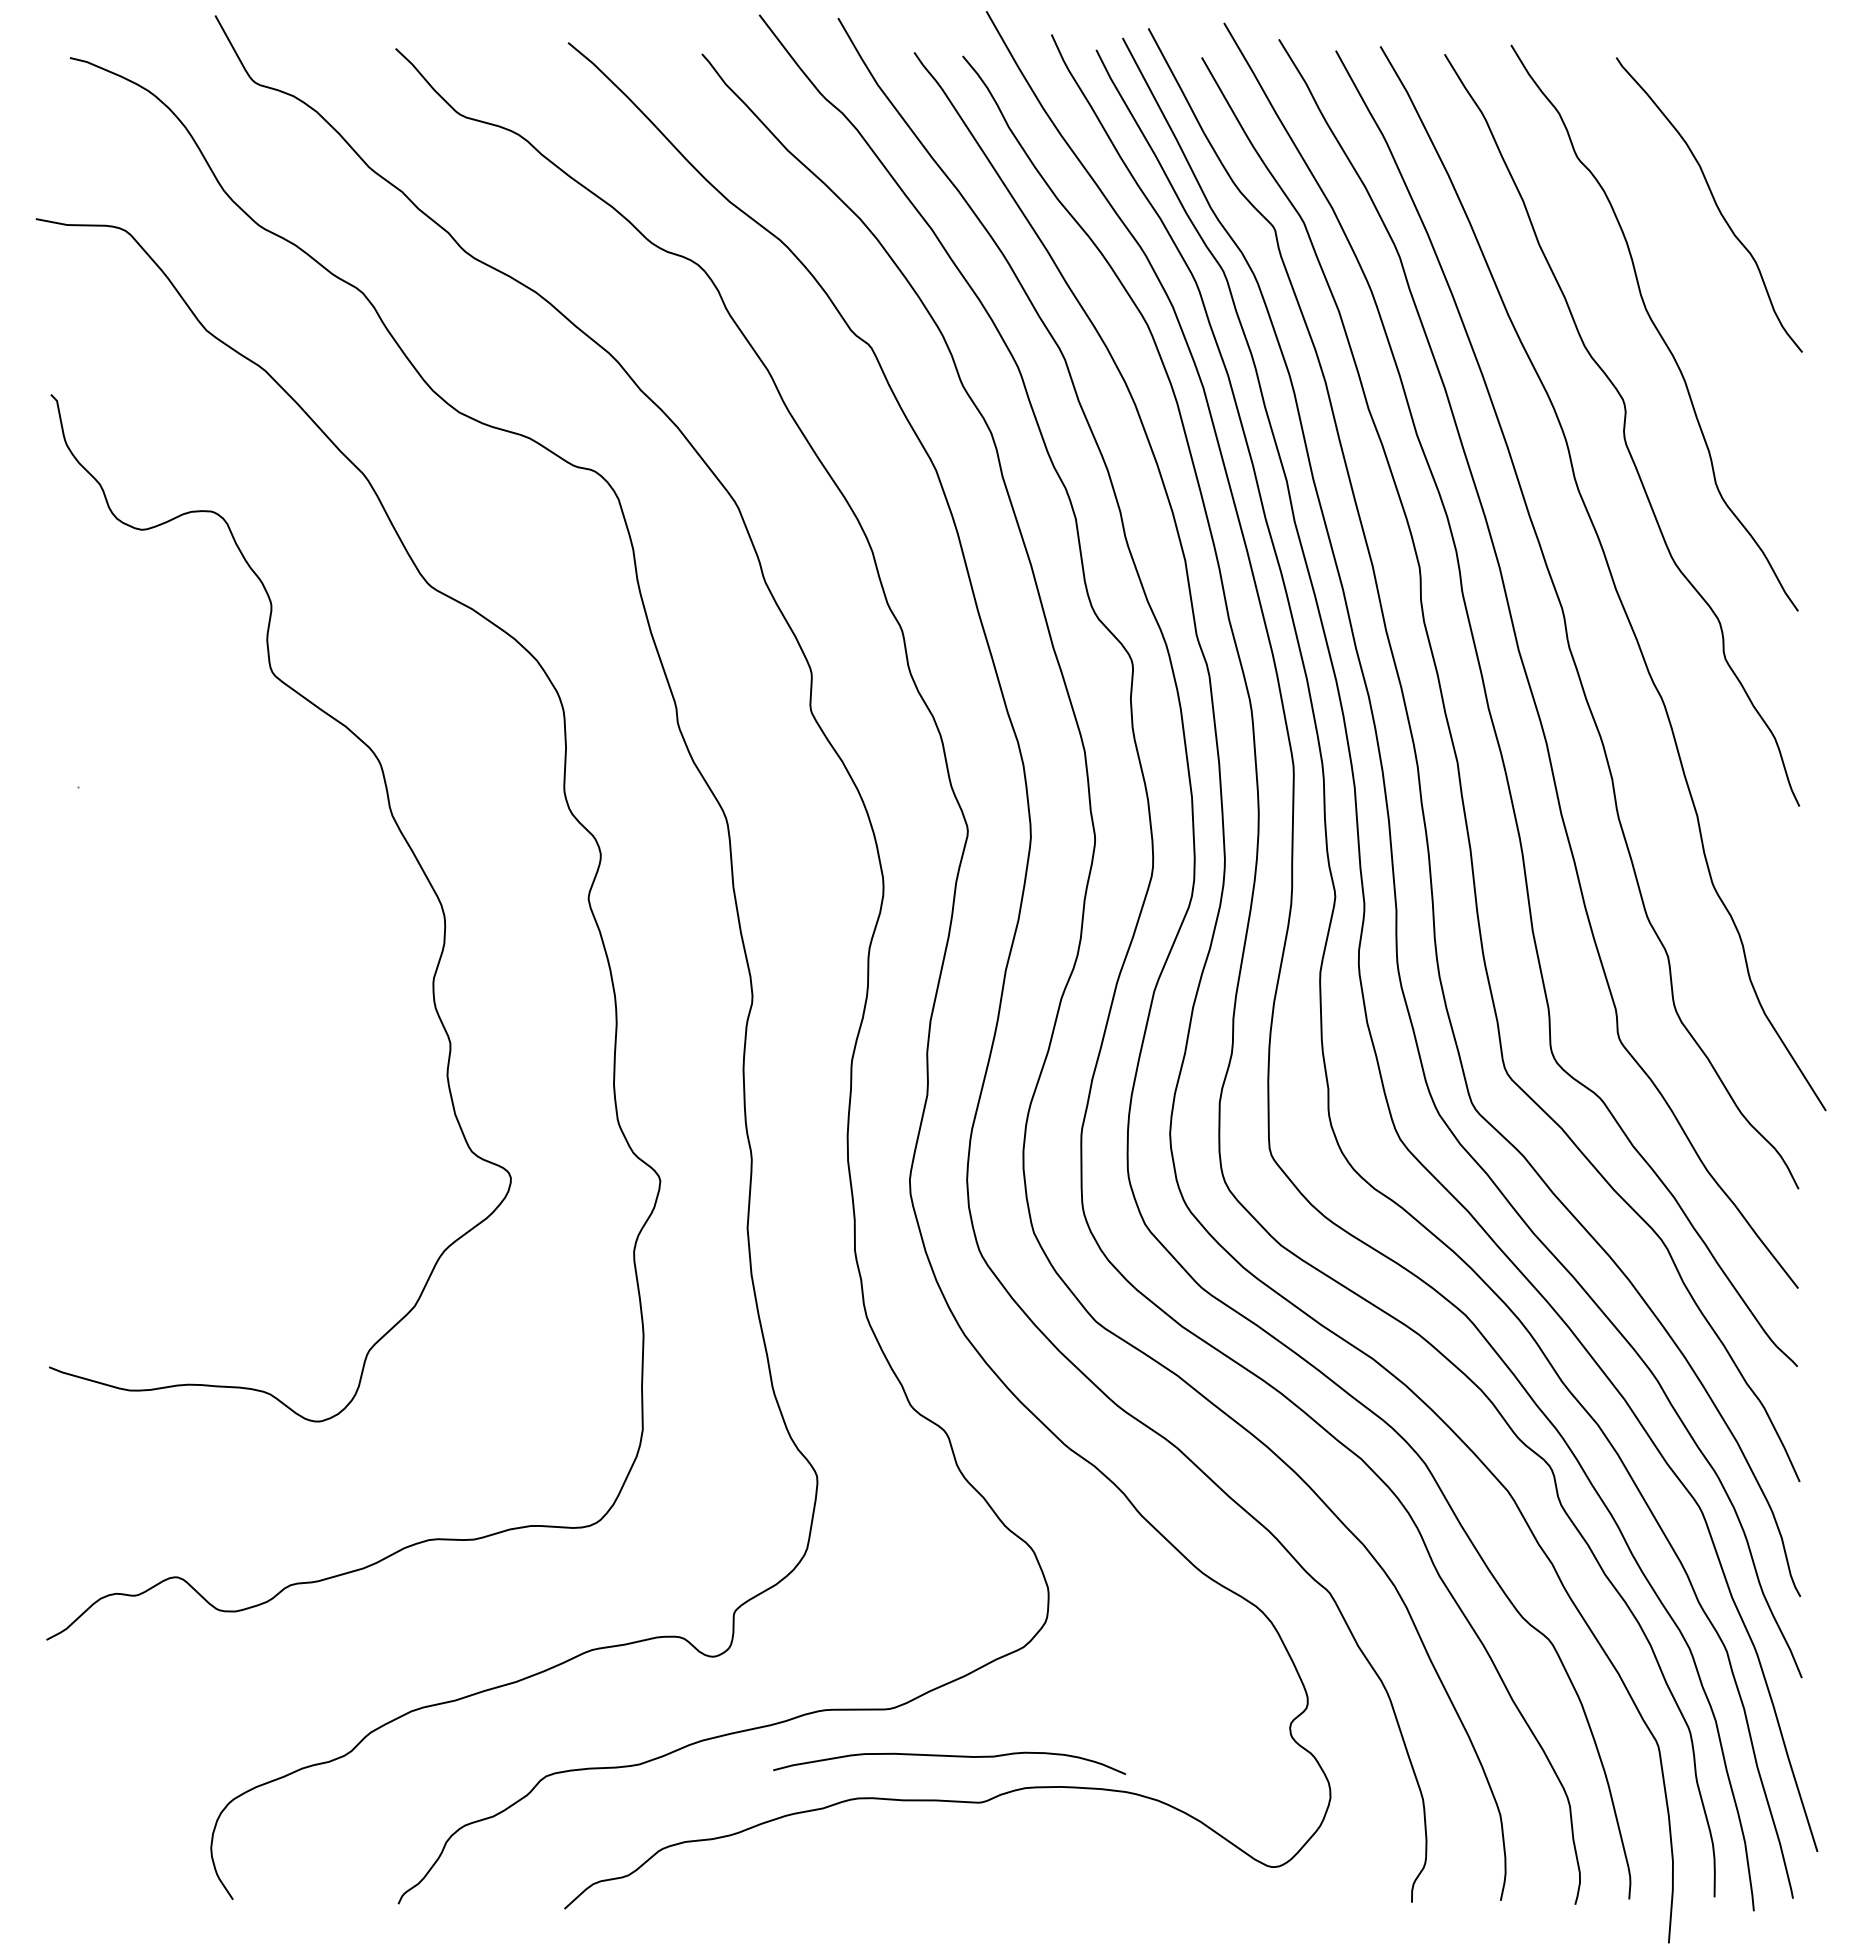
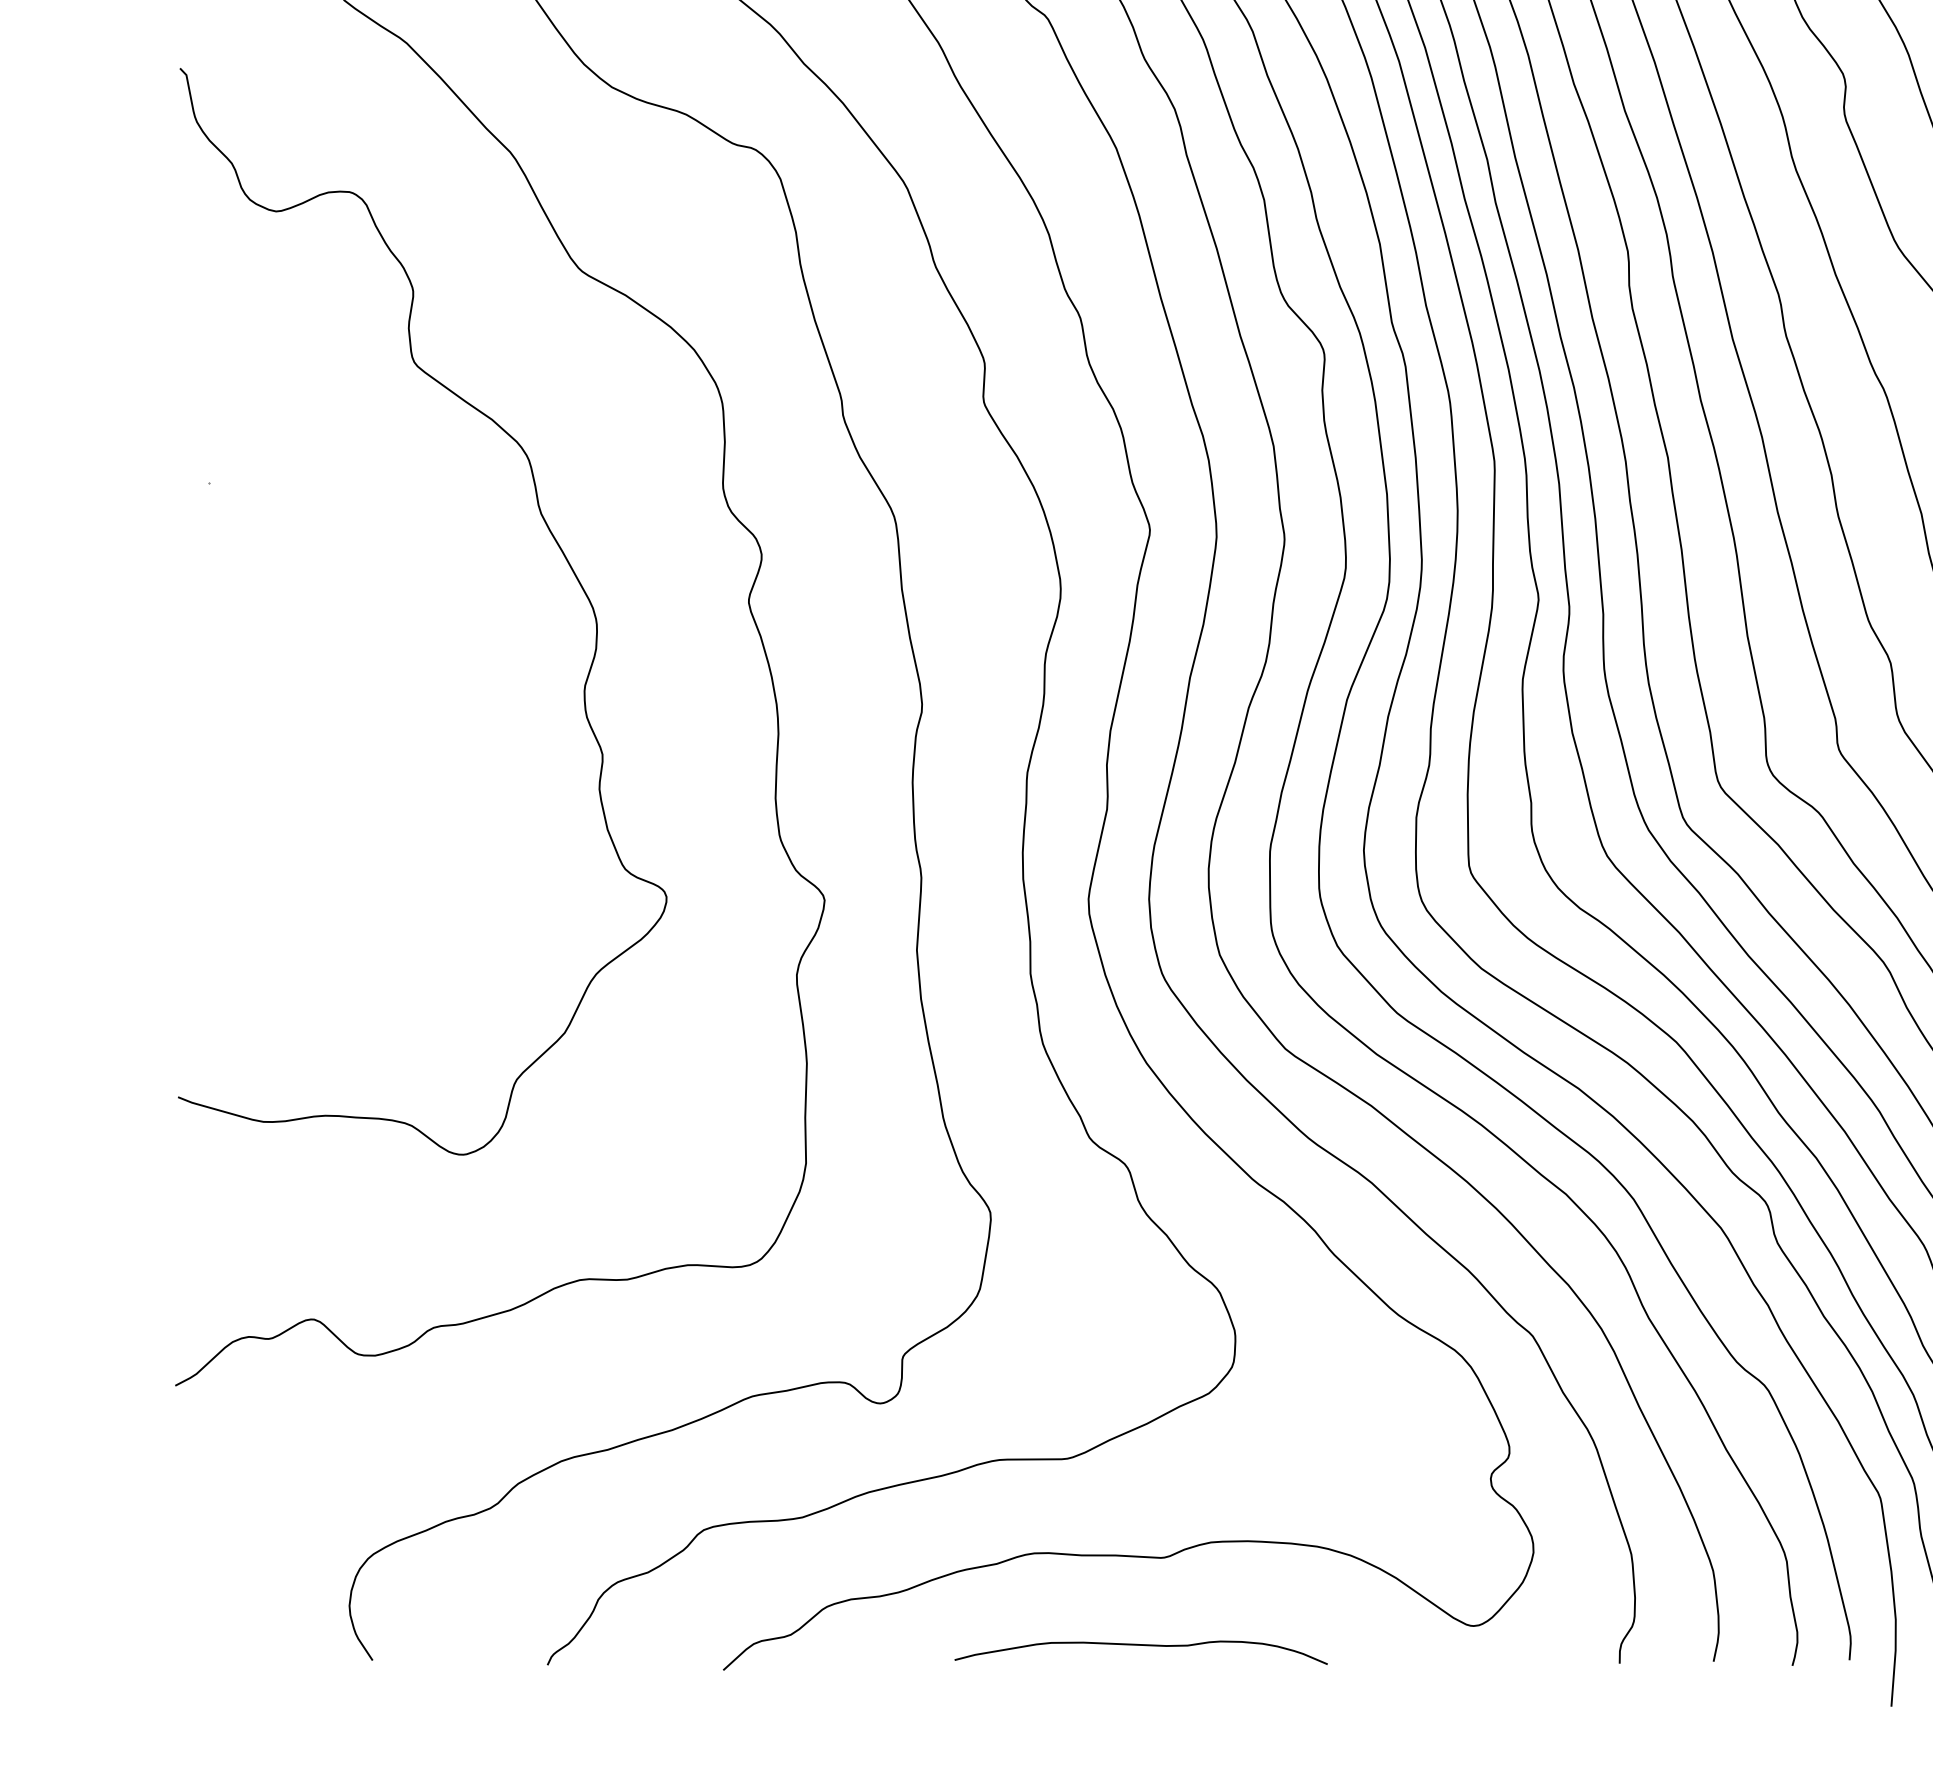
curve: (949, 1756) -> (1141, 1645), moved

